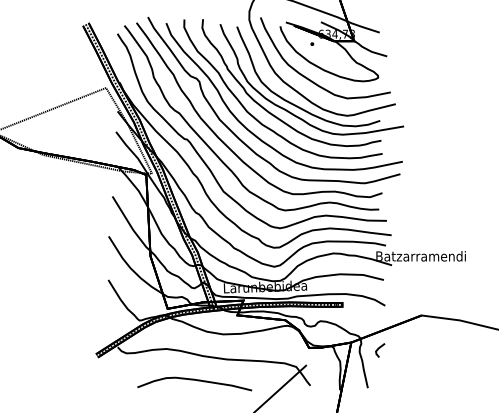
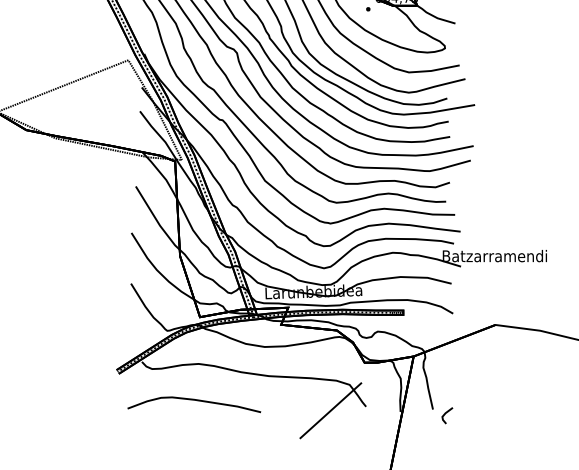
line: (380, 348) -> (447, 413), moved
curve: (194, 380) -> (194, 400), moved

